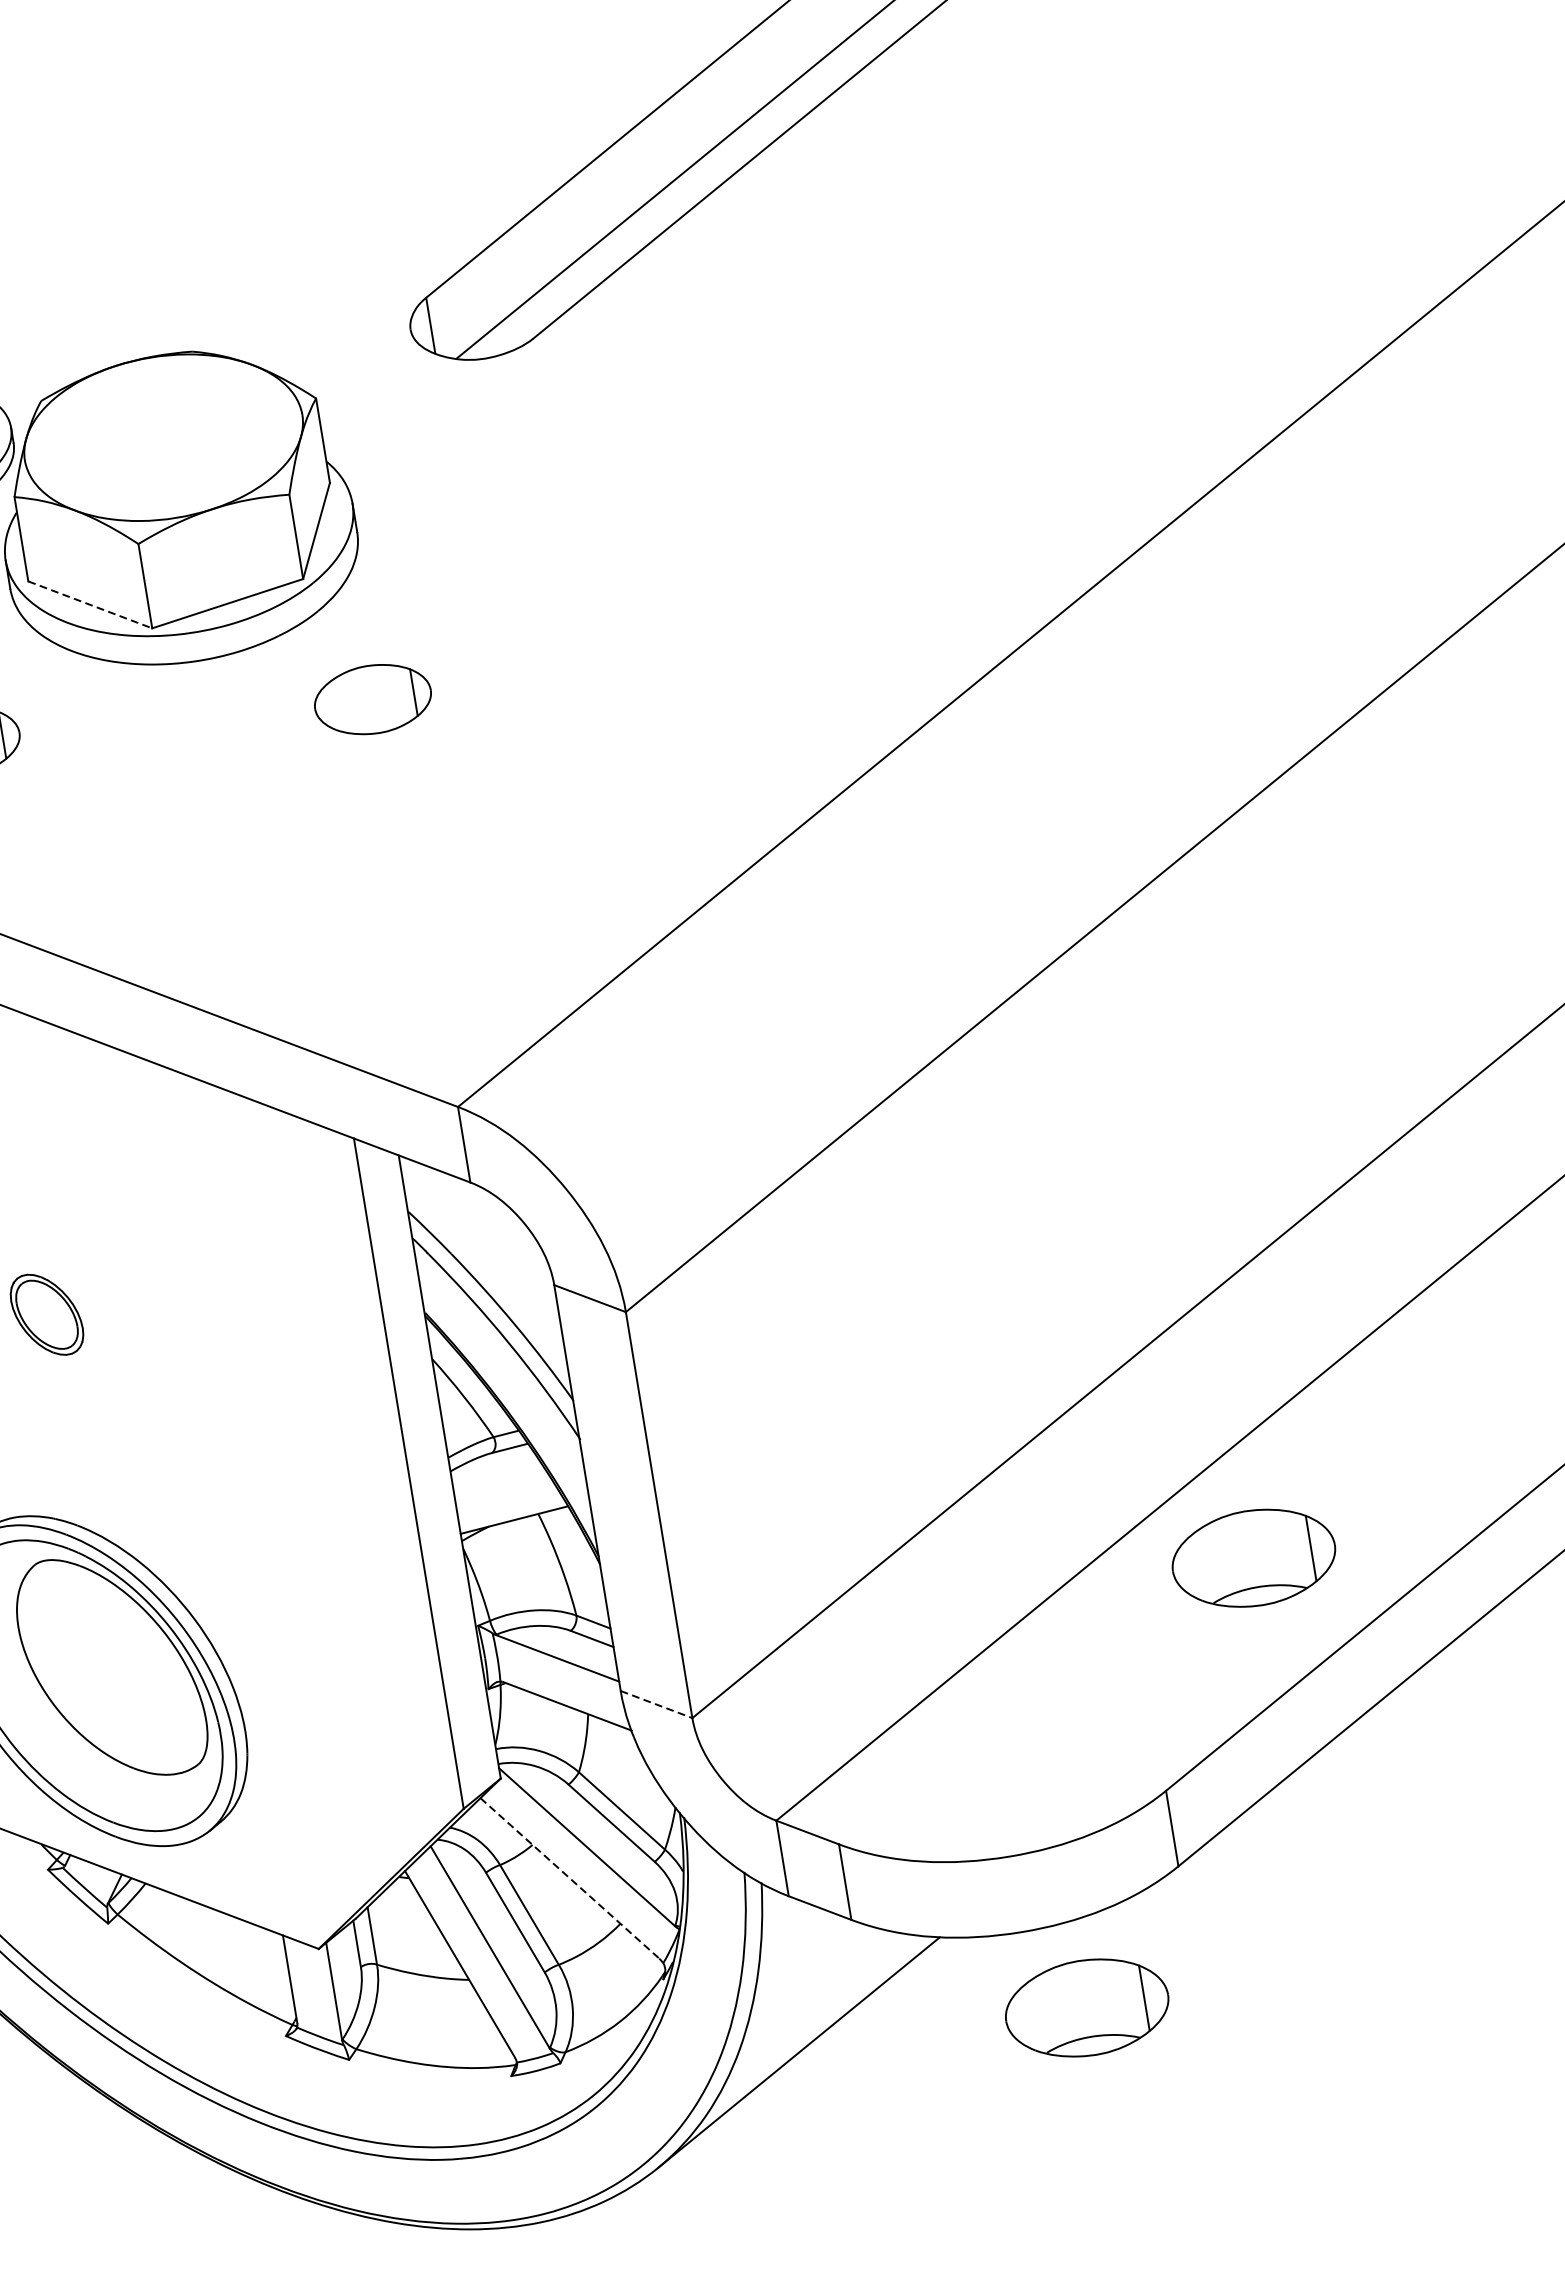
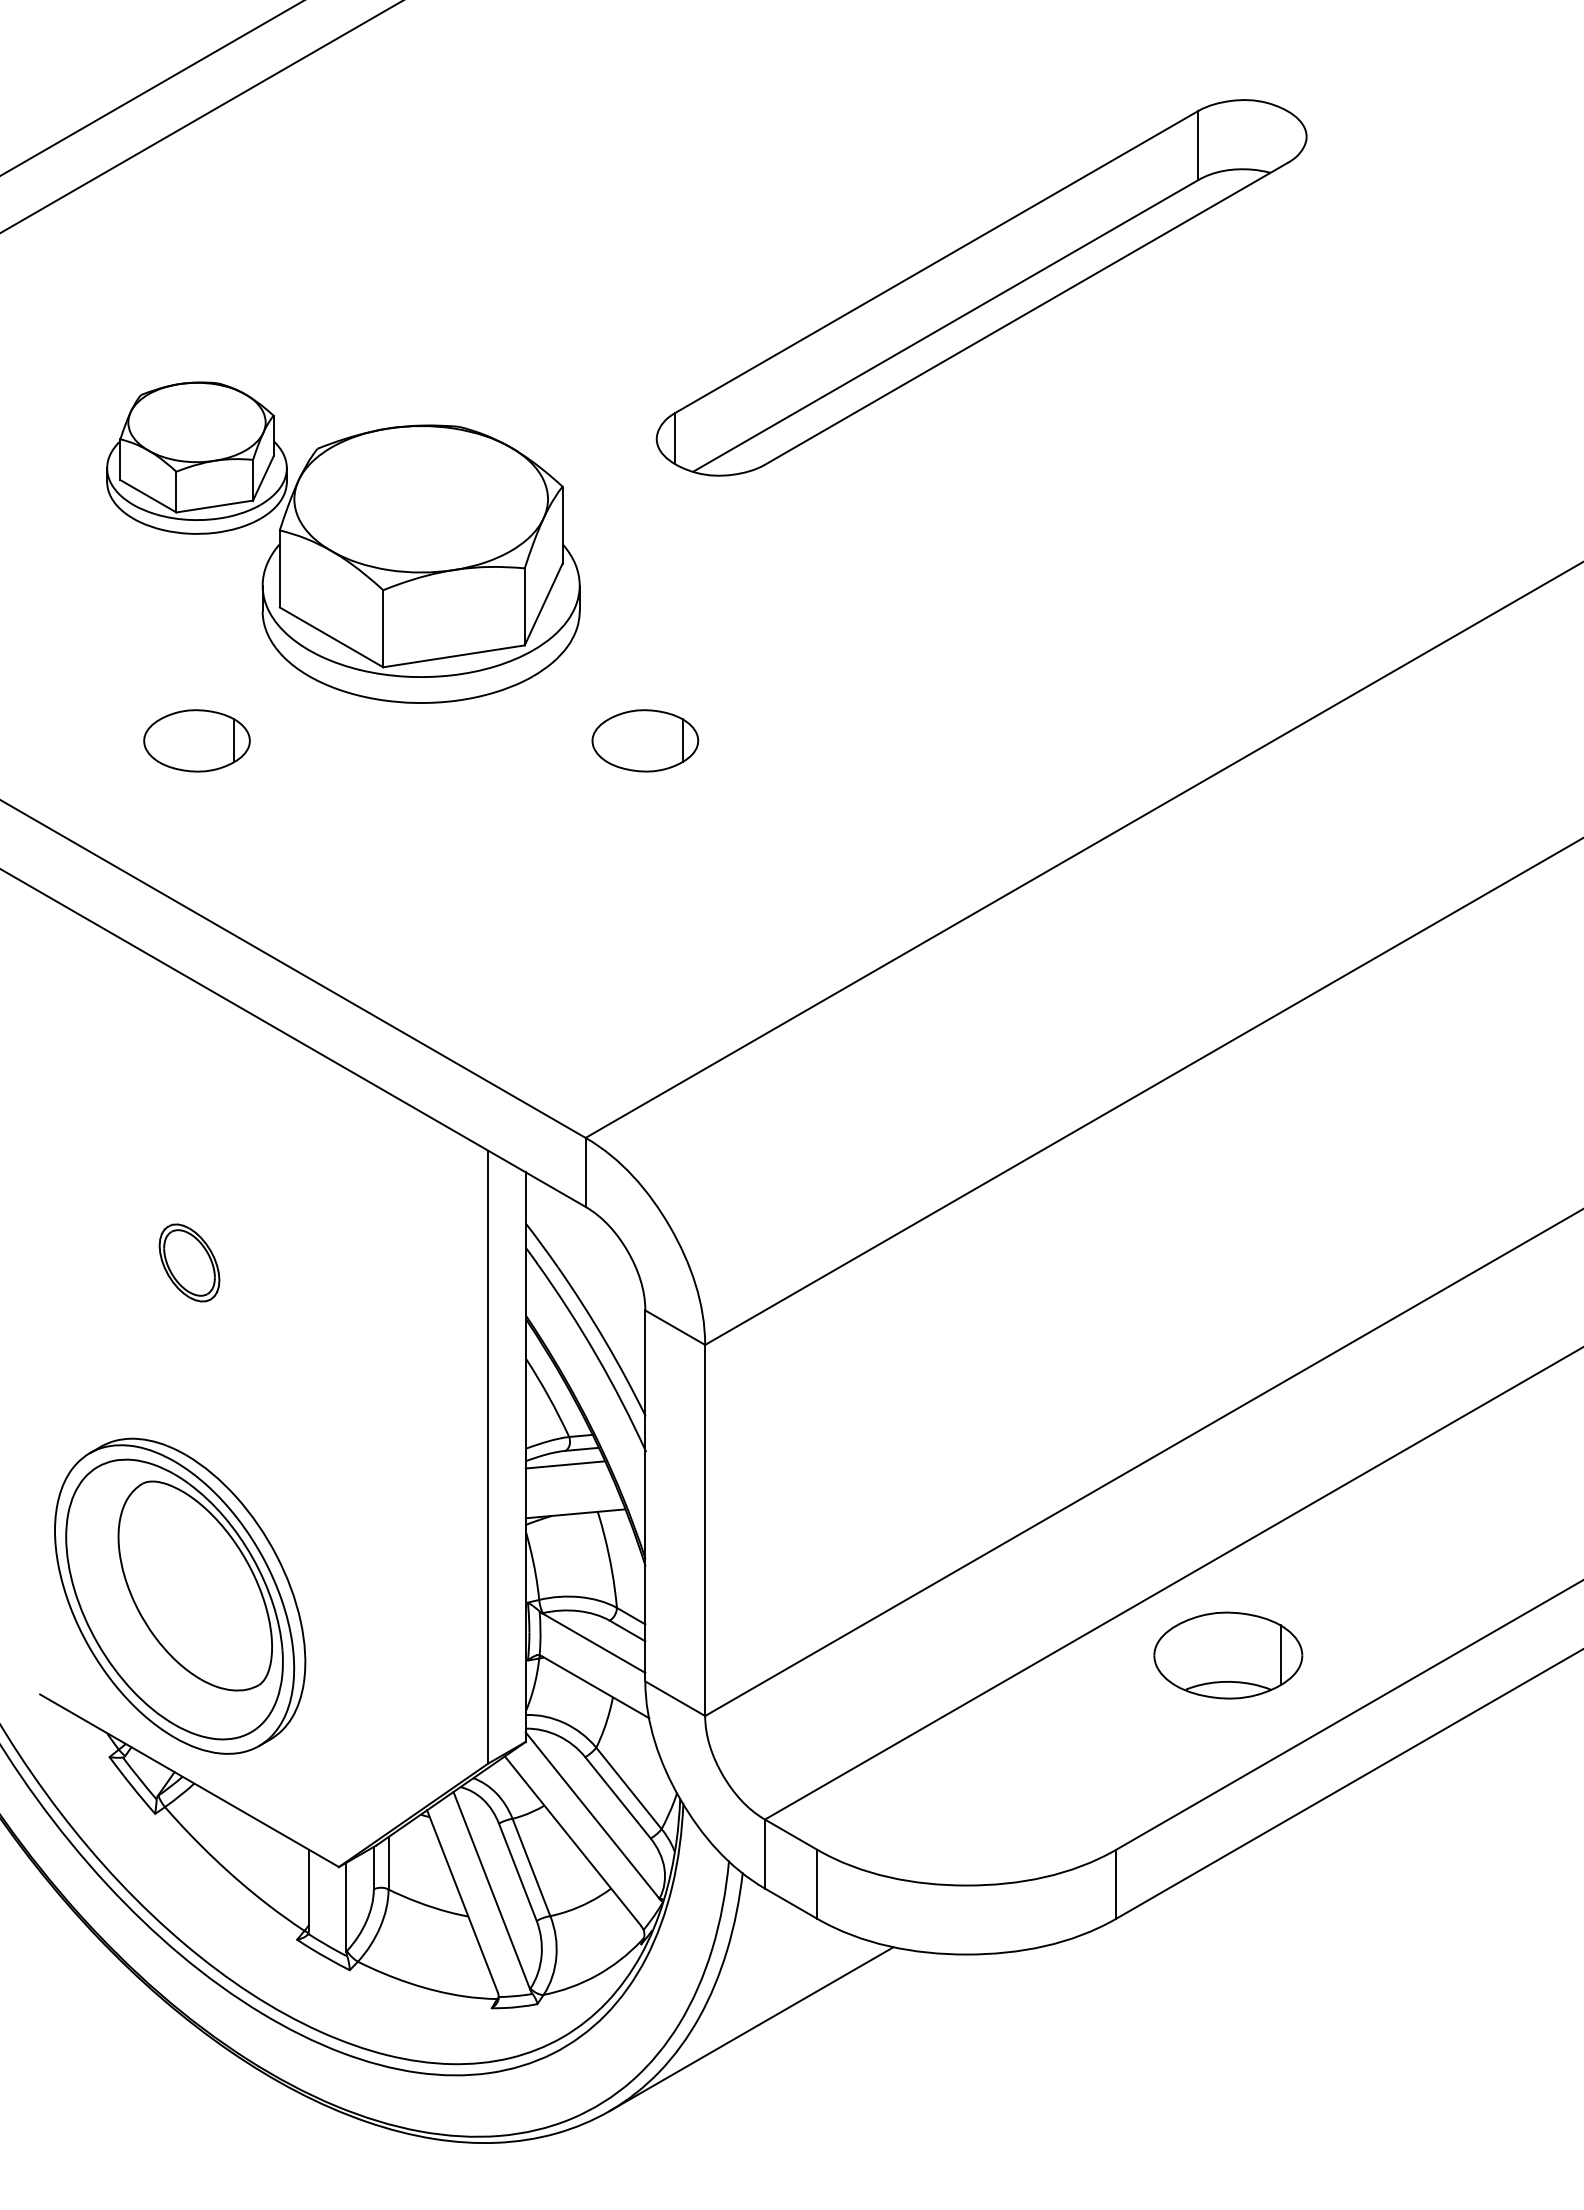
line: (90, 605) -> (331, 637), dashed -> solid
part: (373, 699) -> (645, 740), moved
line: (493, 1468) -> (564, 1464), added
line: (656, 1704) -> (675, 1698), dashed -> solid
line: (570, 1878) -> (573, 1841), dashed -> solid
part: (1087, 2007) -> (1014, 2031), removed

